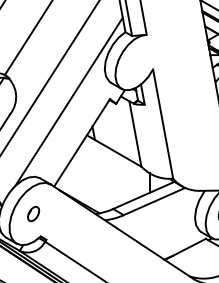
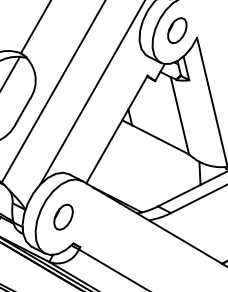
part: (136, 62) -> (176, 30), added
part: (33, 213) -> (63, 216), size x1.43

